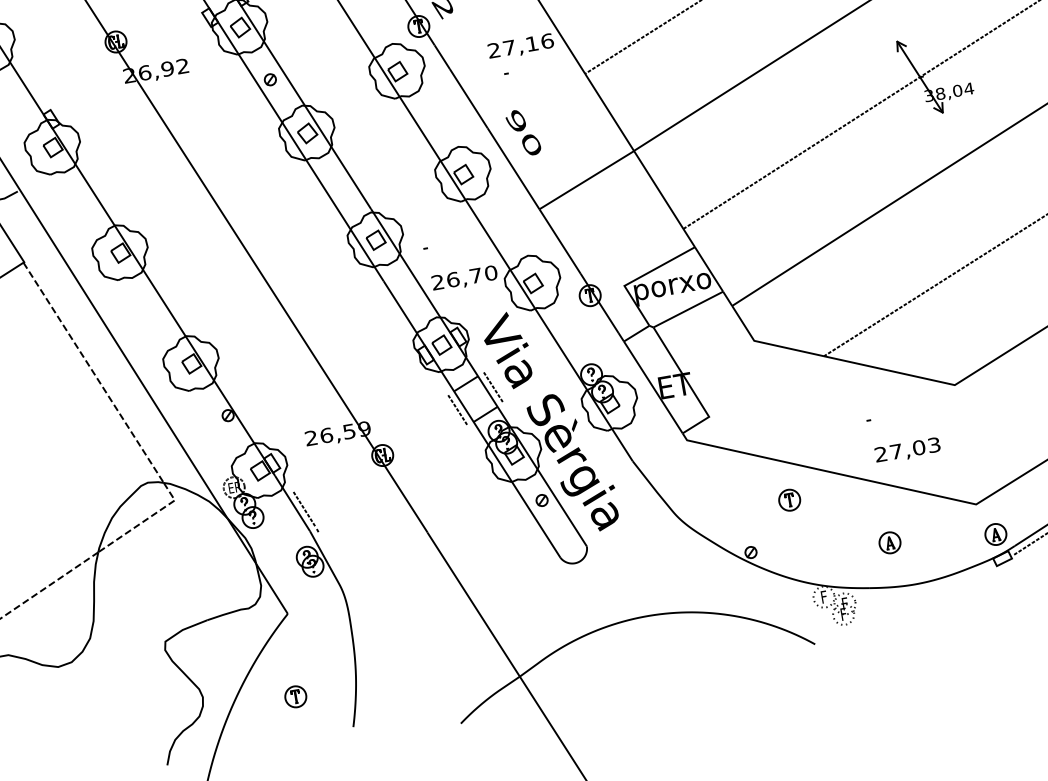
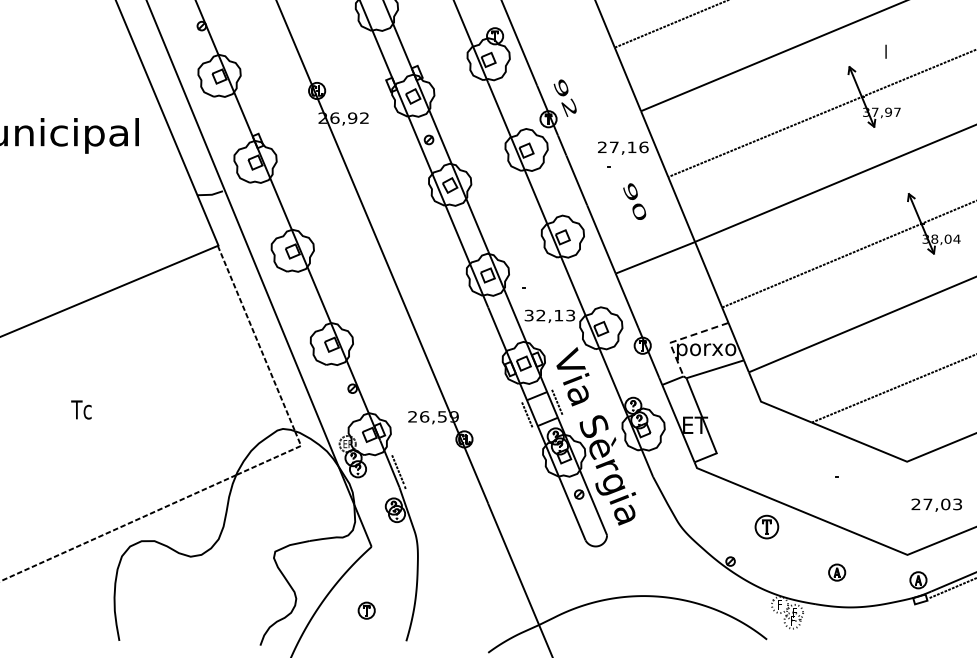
text: (523, 132) -> (634, 201), moved
text: (463, 277) -> (549, 315), 26,70 -> 32,13
line: (638, 278) -> (681, 339), solid -> dashed
text: (907, 449) -> (936, 504), moved
part: (789, 499) -> (766, 526), size x1.4

